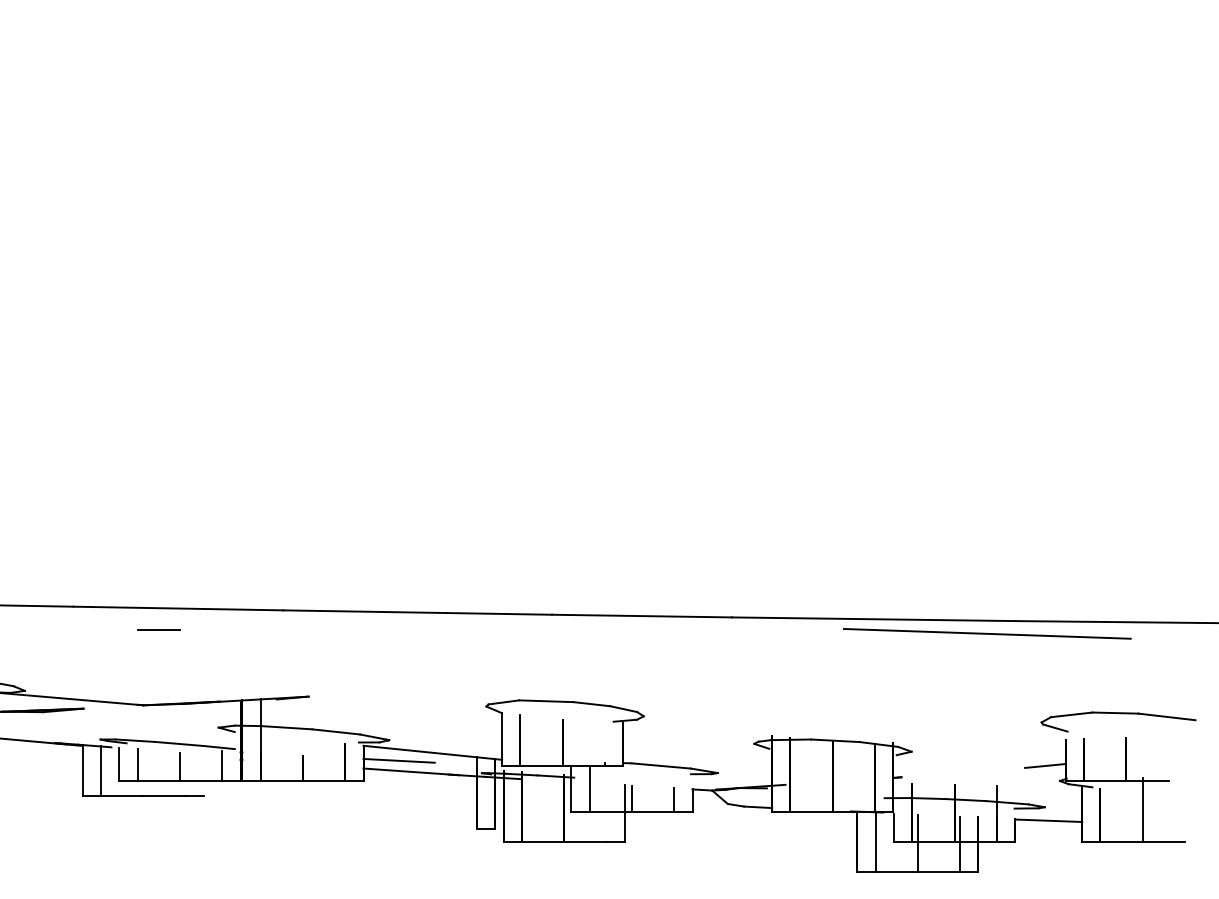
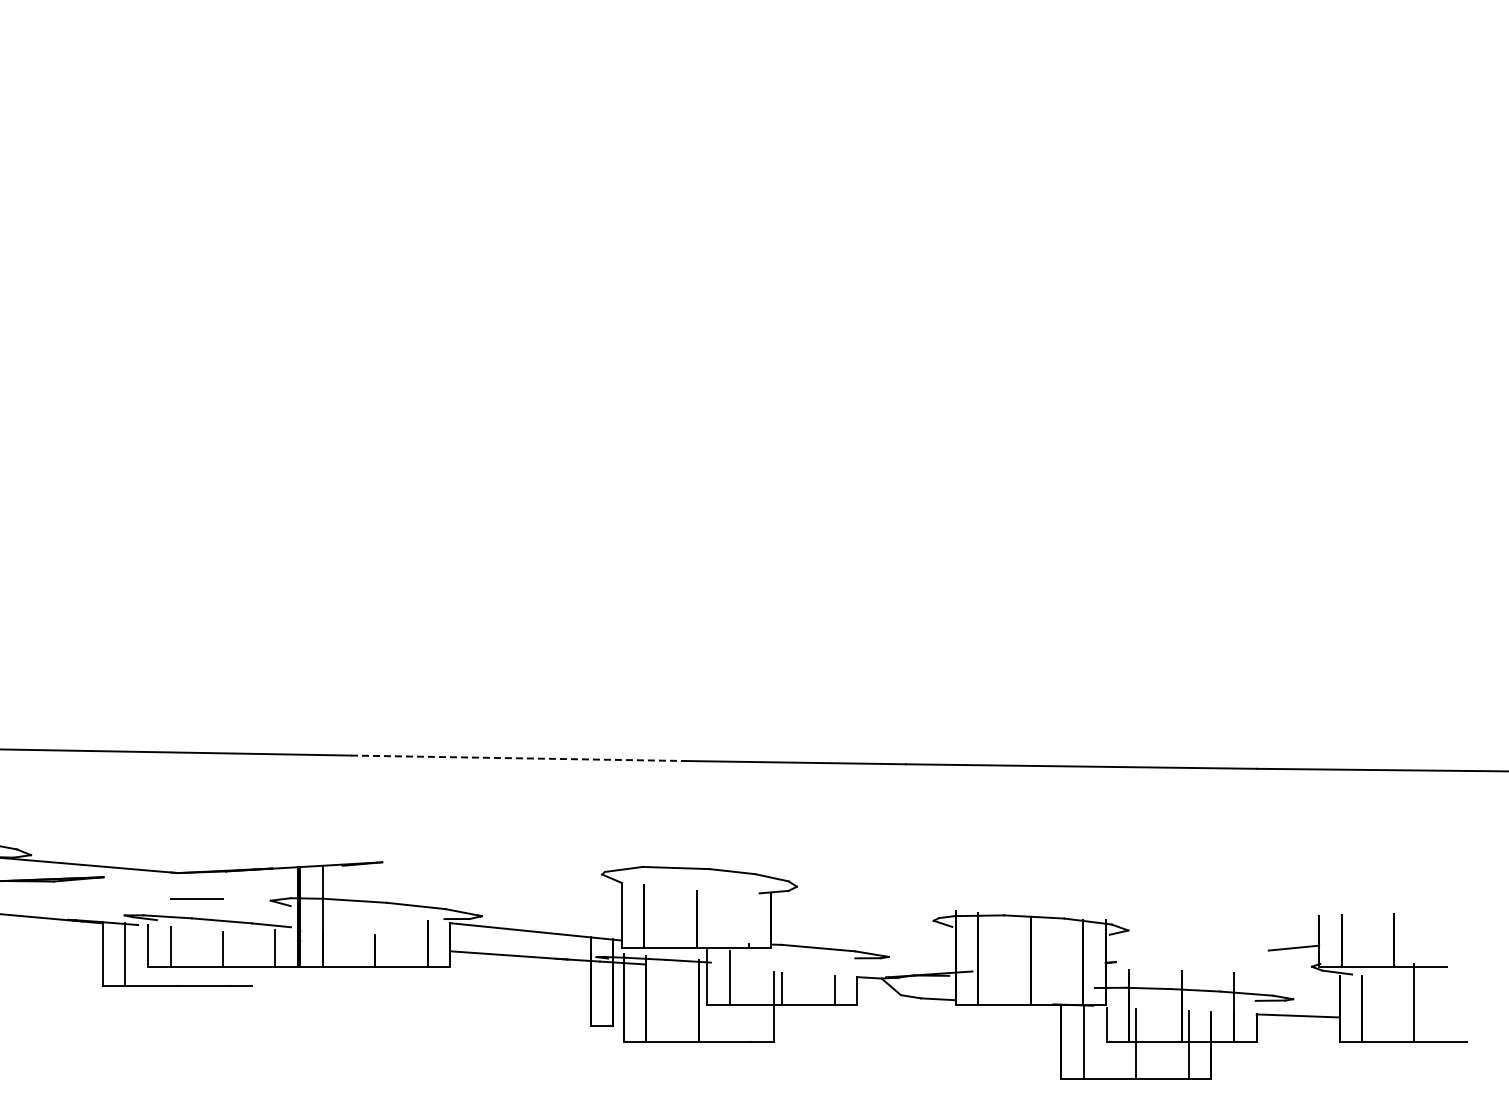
line: (417, 612) -> (517, 758), solid -> dashed
line: (158, 629) -> (196, 898), moved
line: (986, 633) -> (1221, 784), removed
part: (1118, 713) -> (1384, 883), removed
line: (399, 760) -> (494, 941), removed

